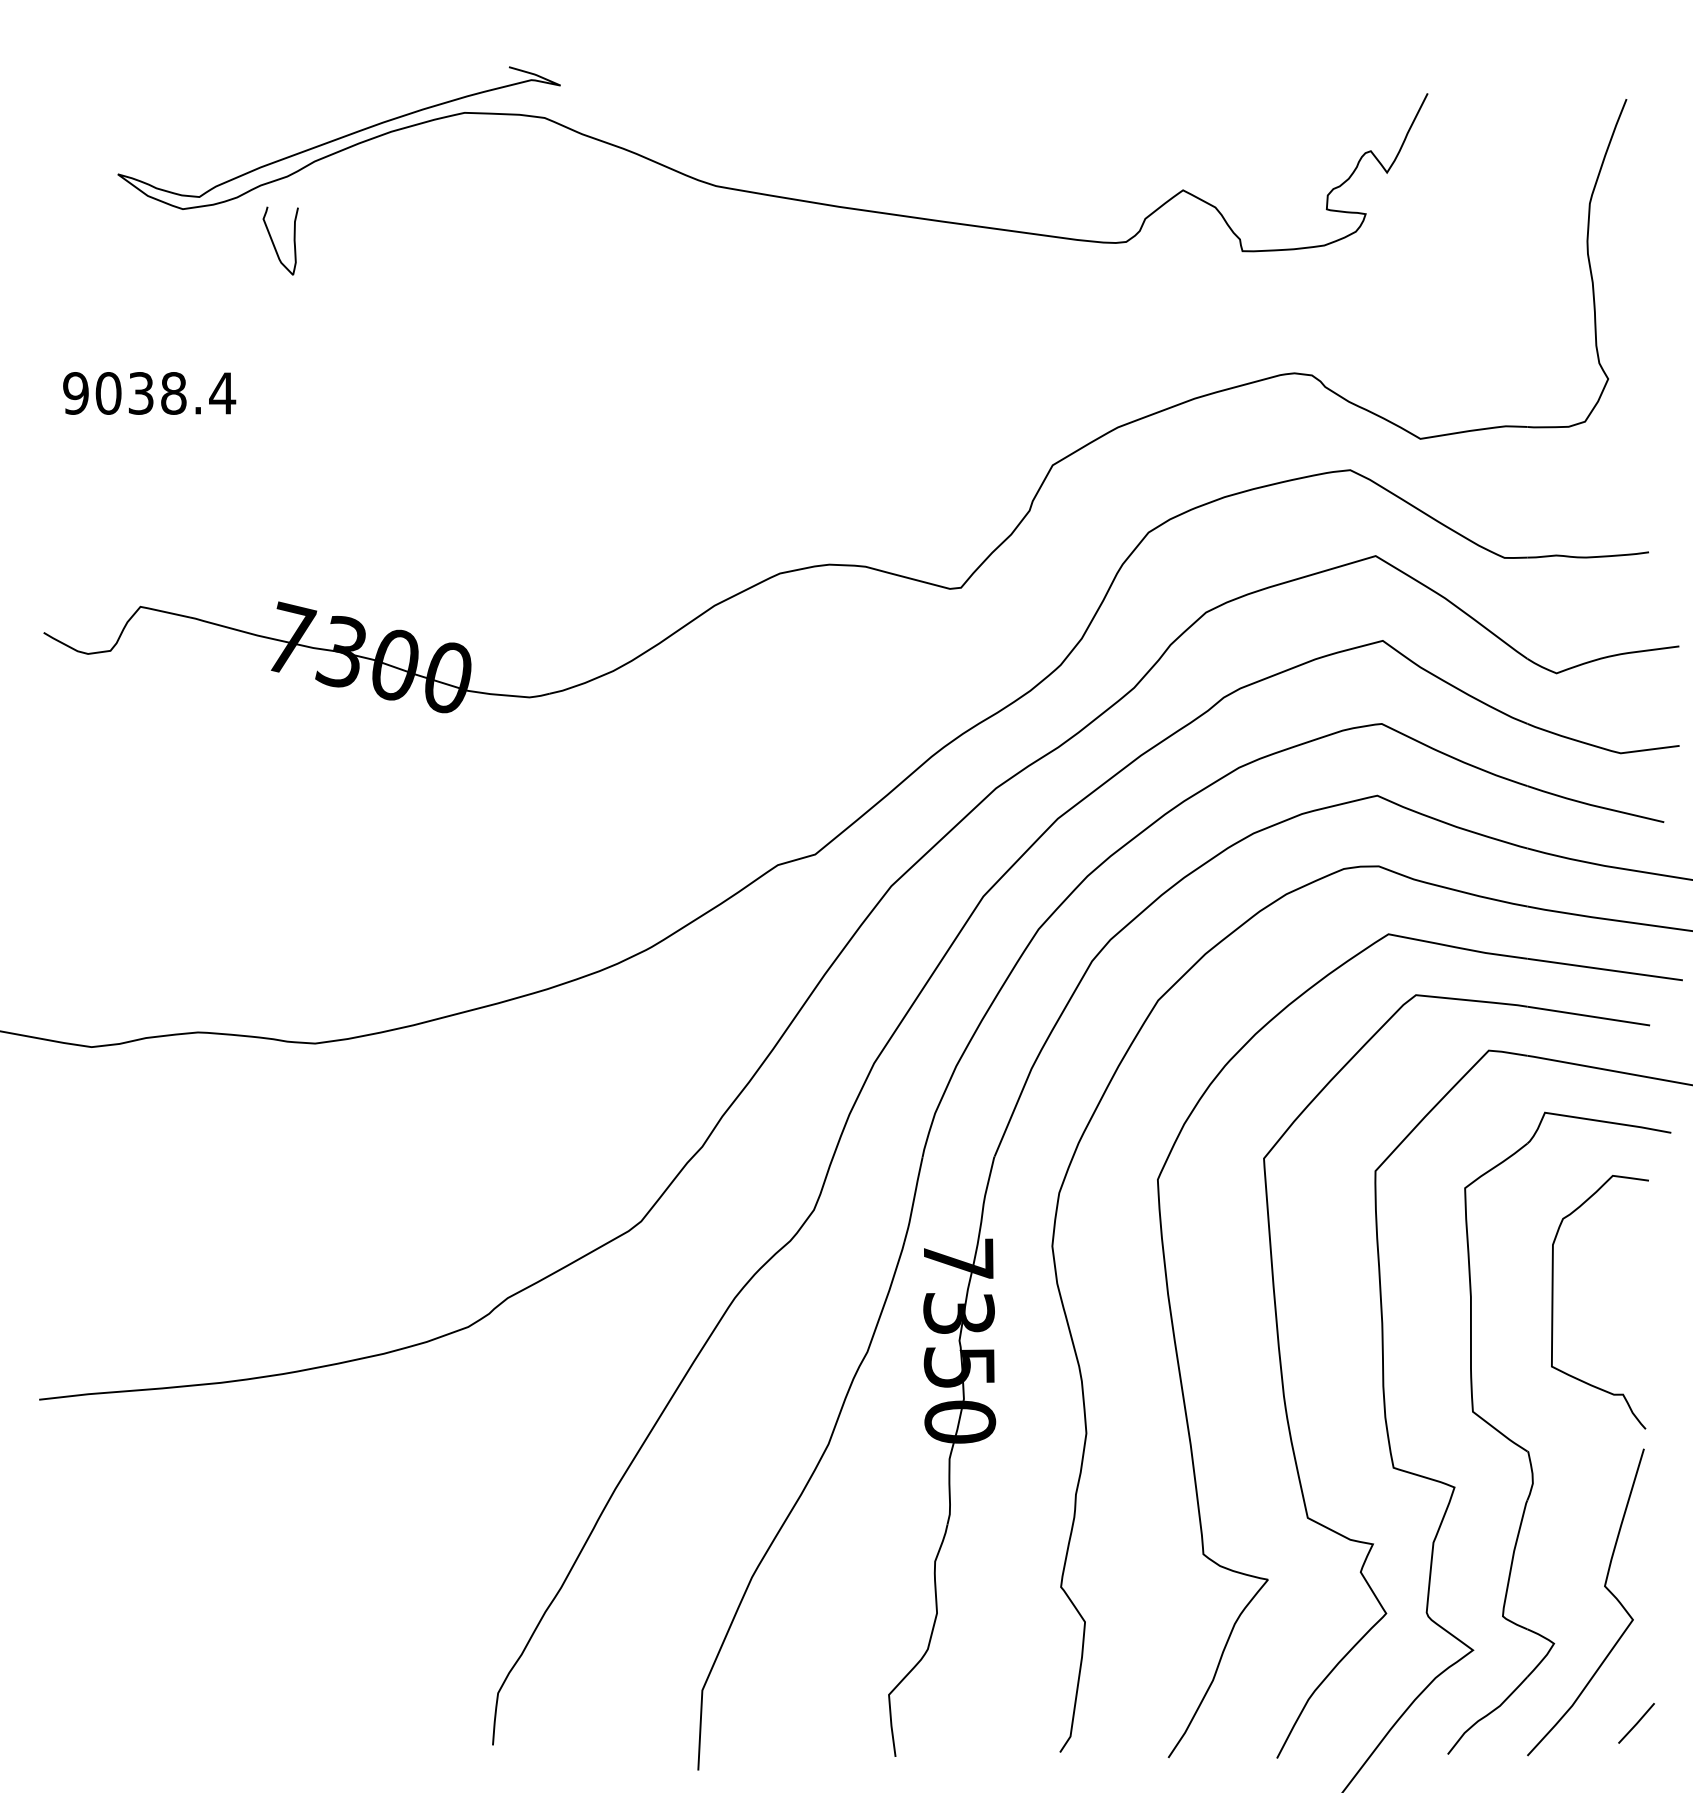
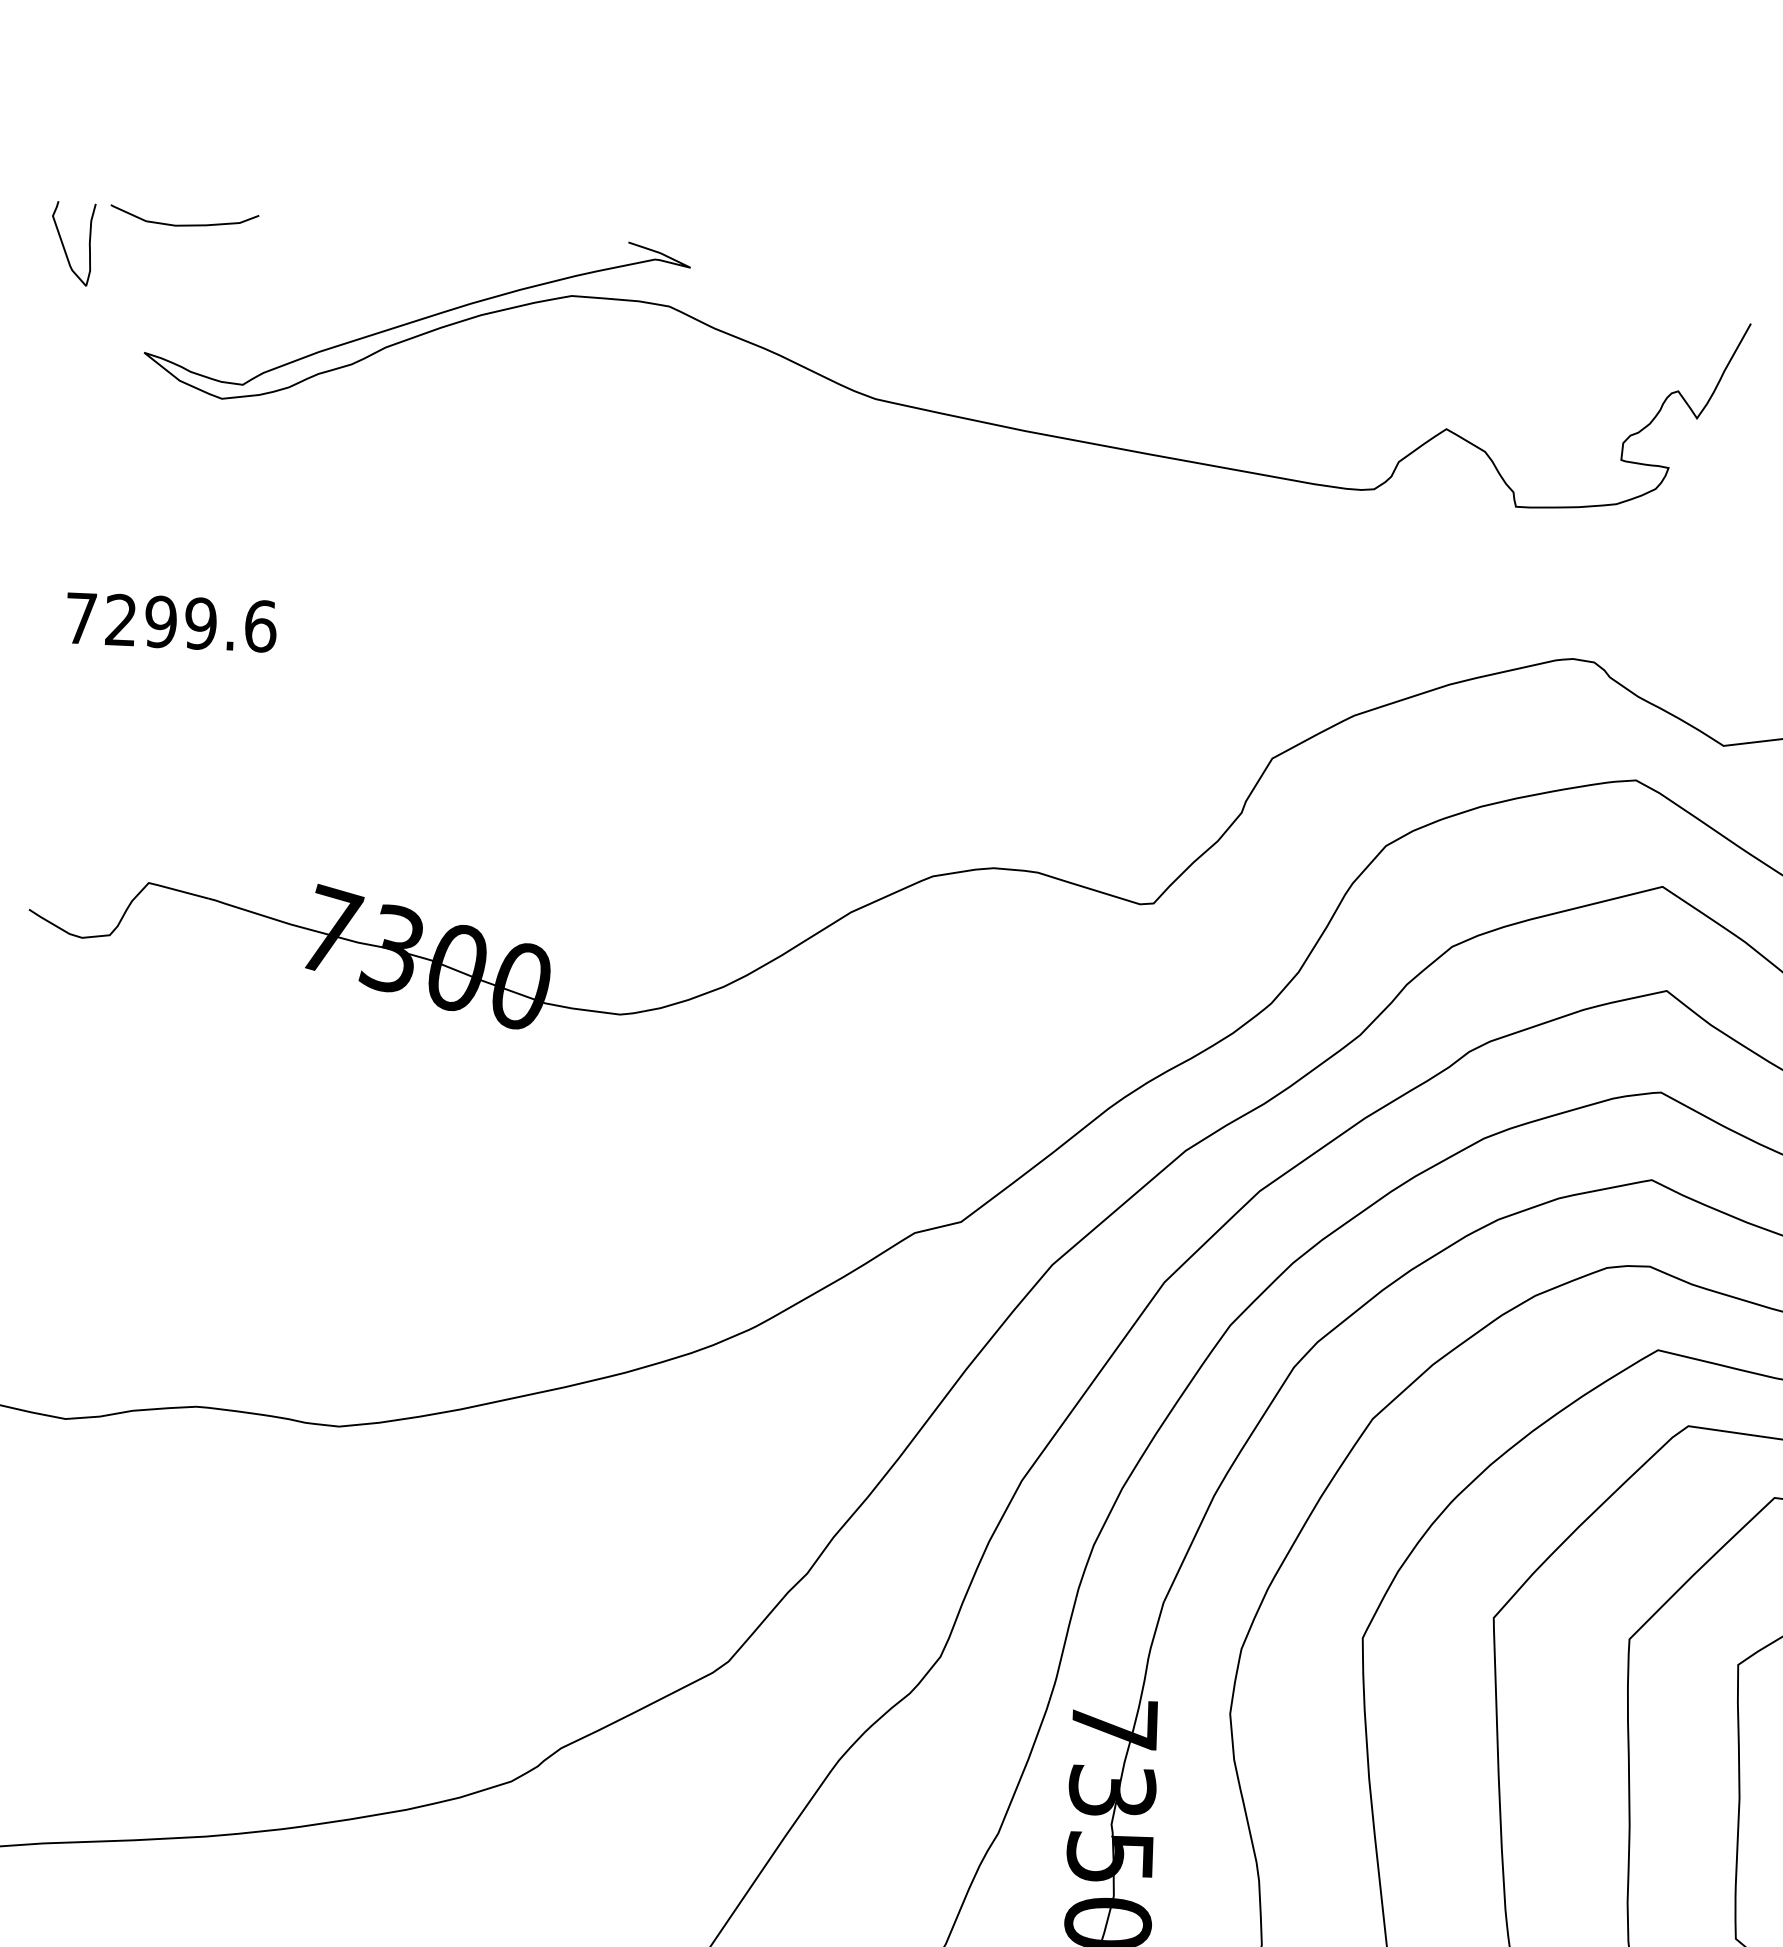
curve: (145, 68) -> (183, 224), added
curve: (274, 243) -> (65, 246), moved
text: (149, 393) -> (171, 622), 9038.4 -> 7299.6

